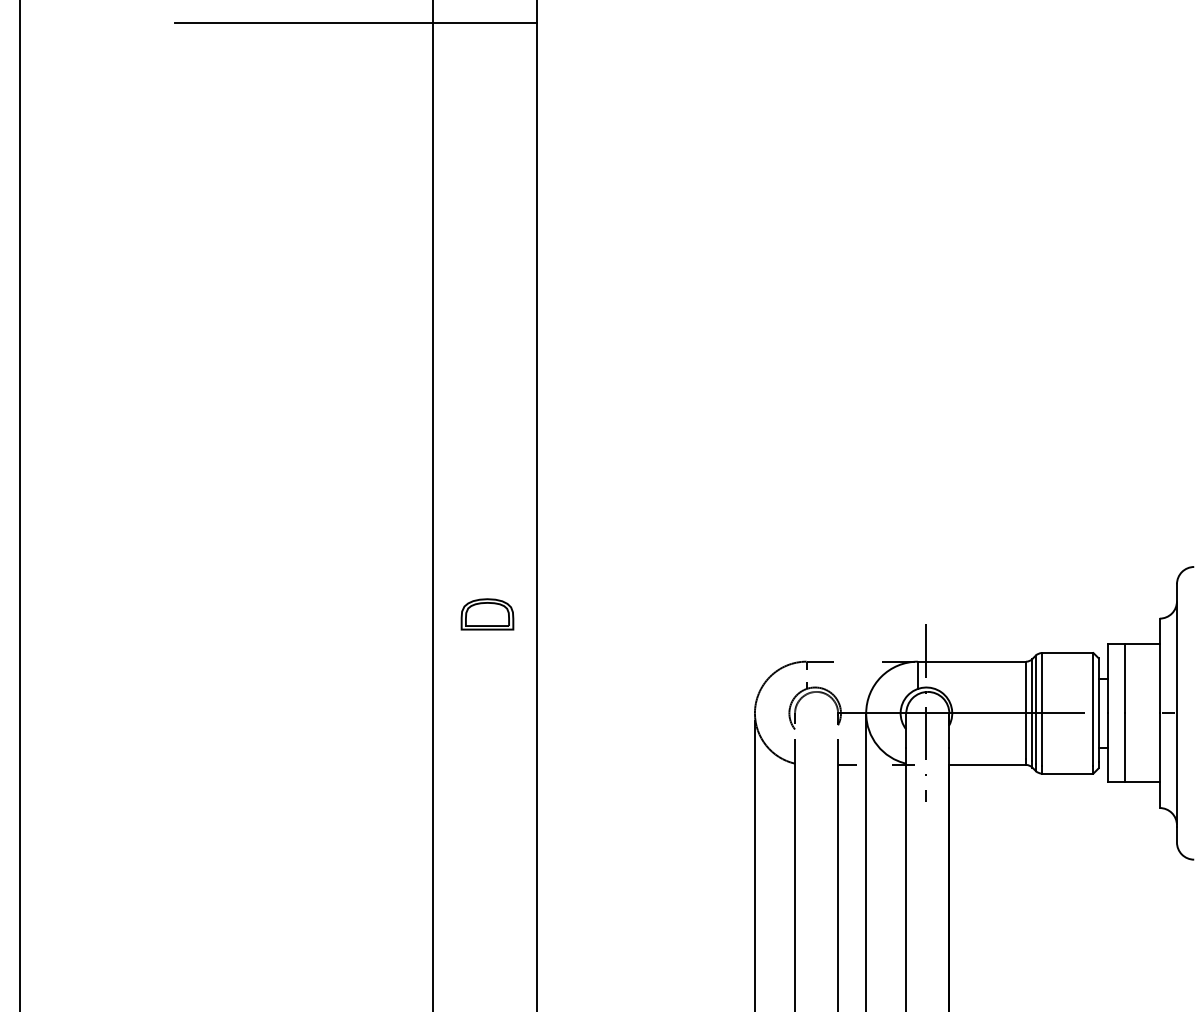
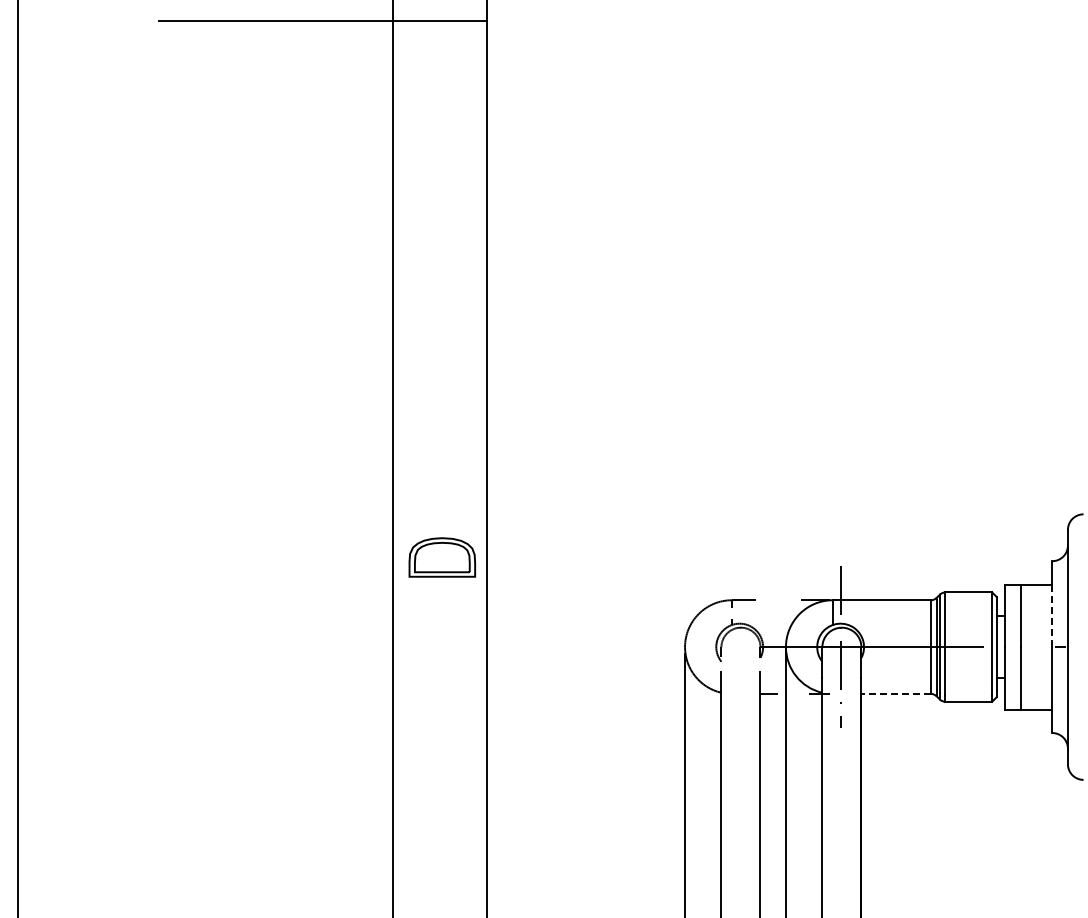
part: (487, 613) -> (442, 556), size x1.4
line: (1159, 679) -> (1052, 616), solid -> dashed
line: (988, 764) -> (896, 693), solid -> dashed

